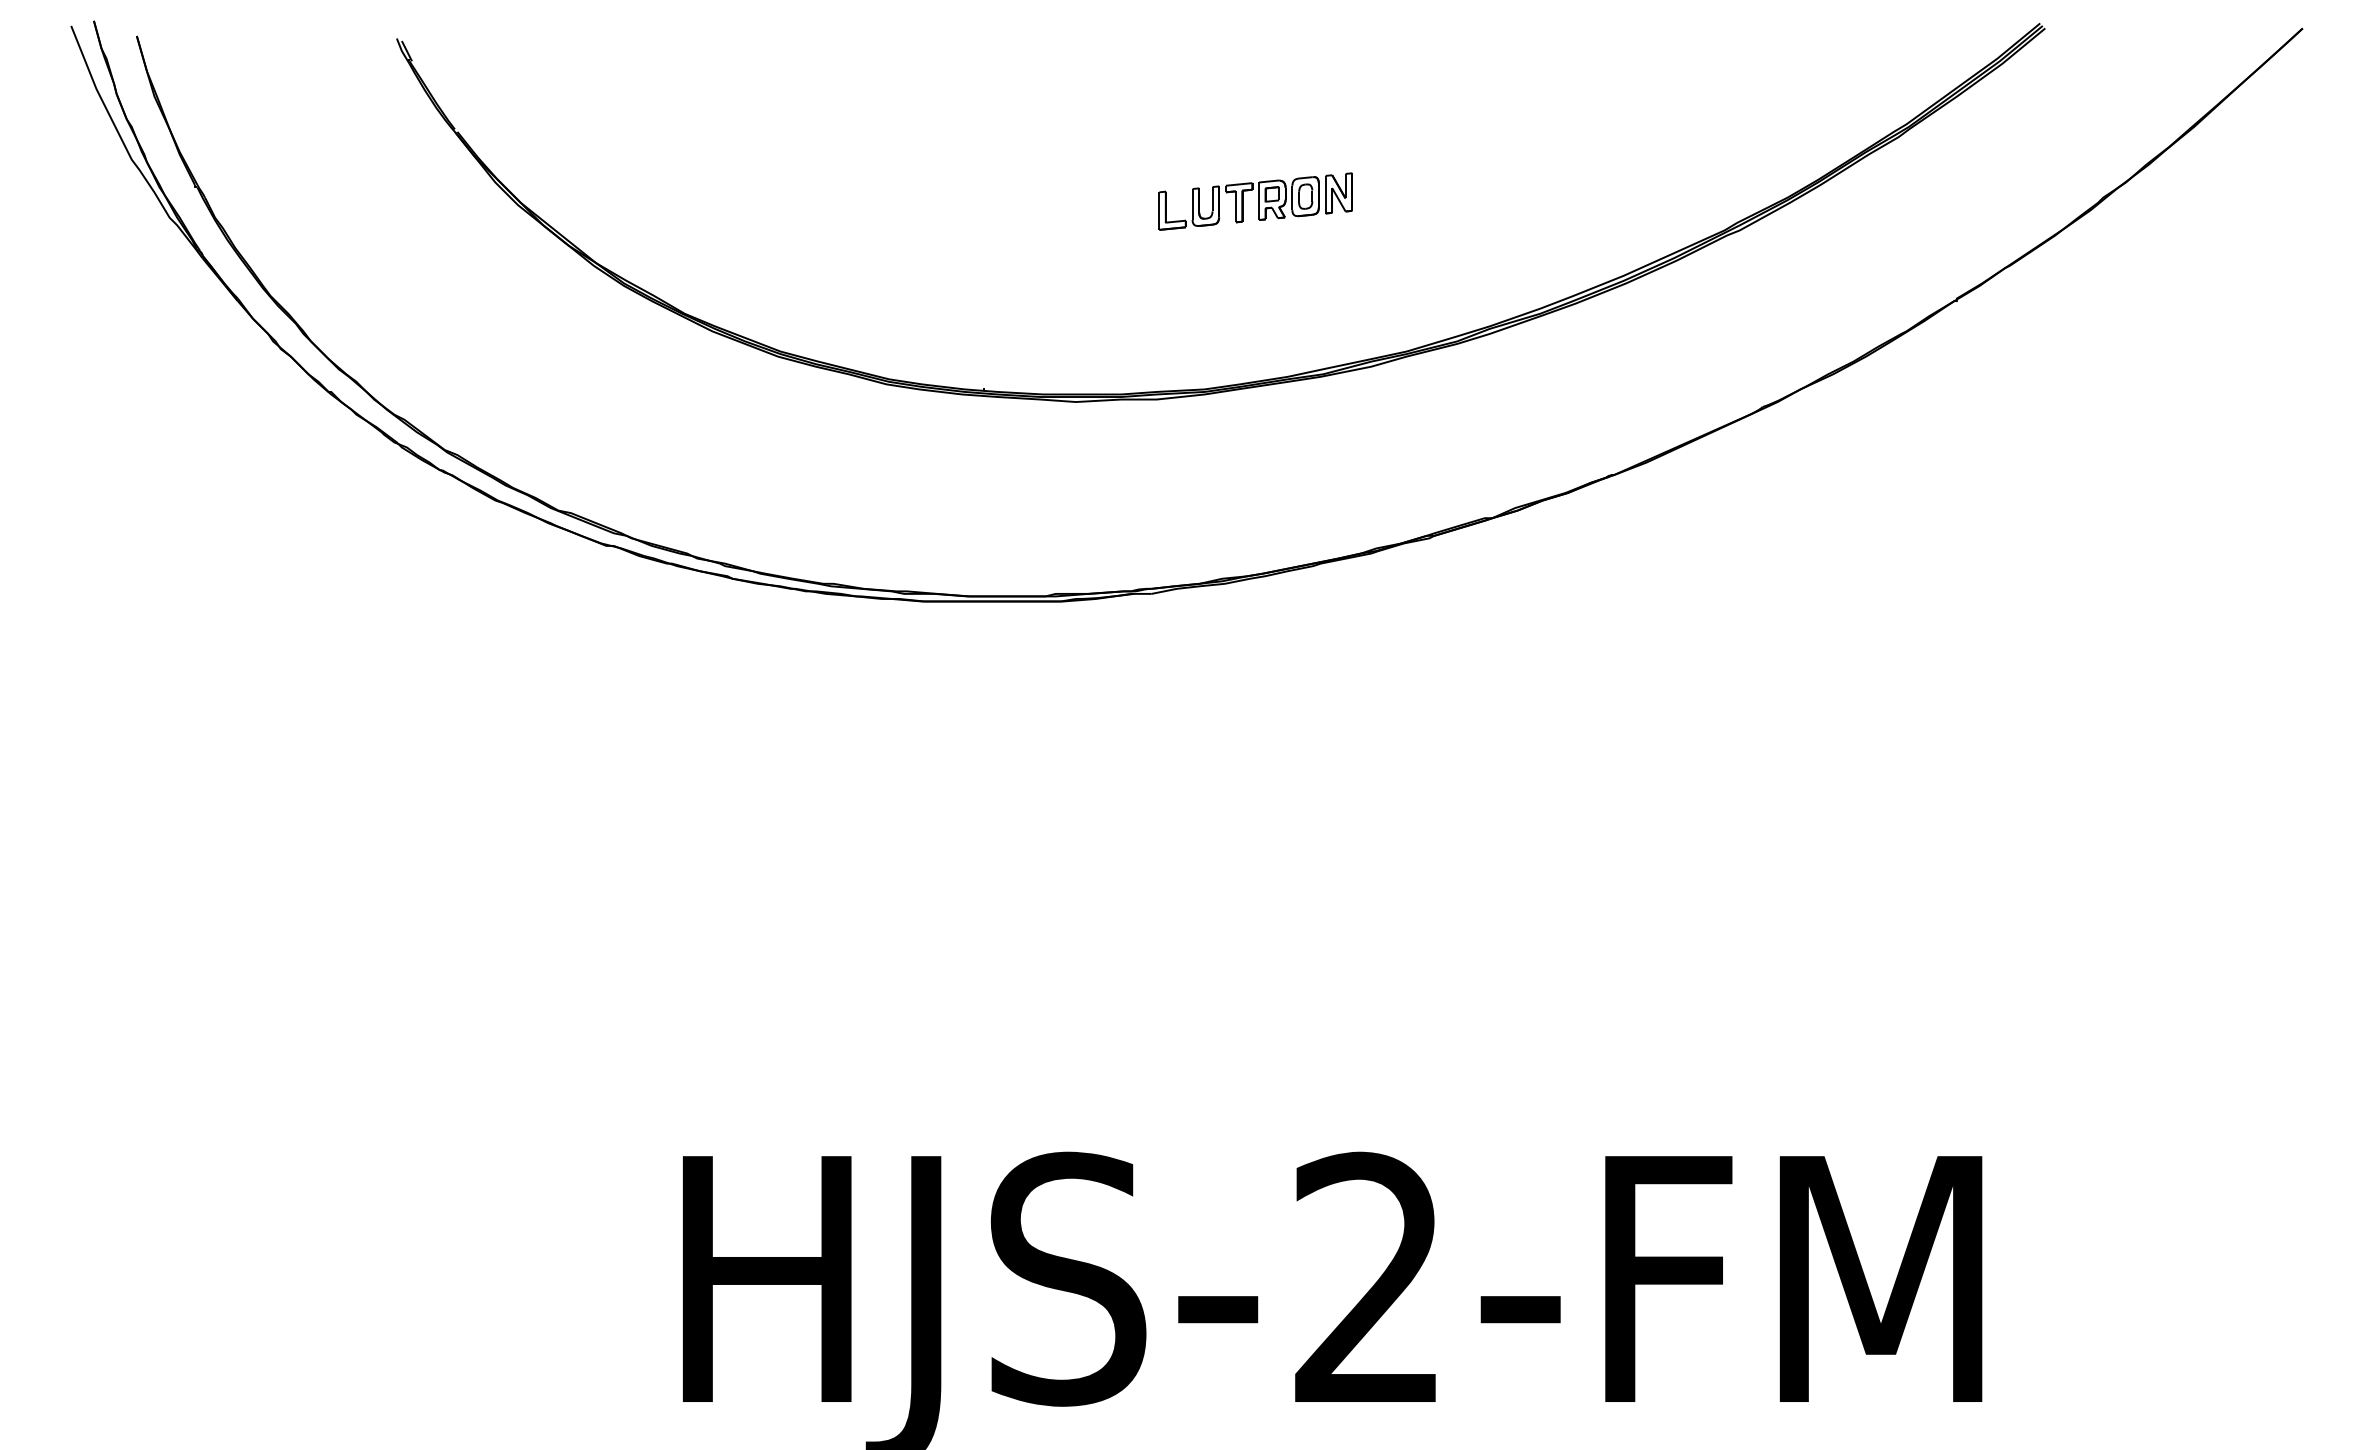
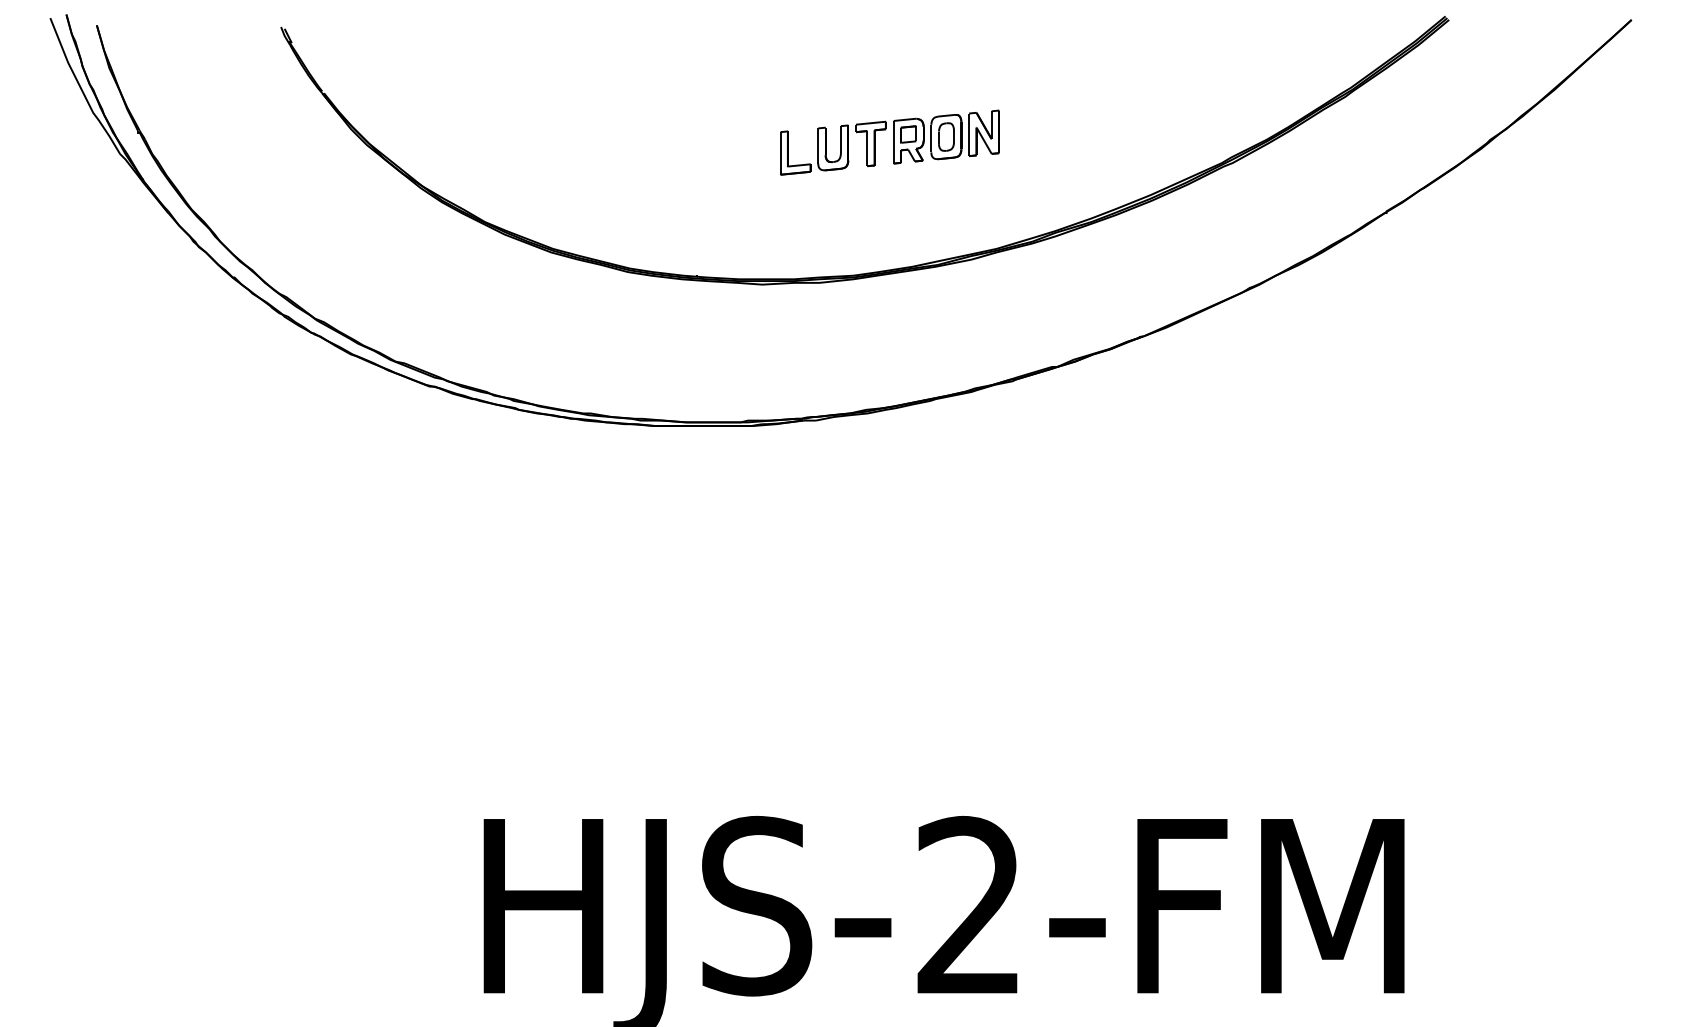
part: (1255, 201) -> (889, 142), size x1.6

